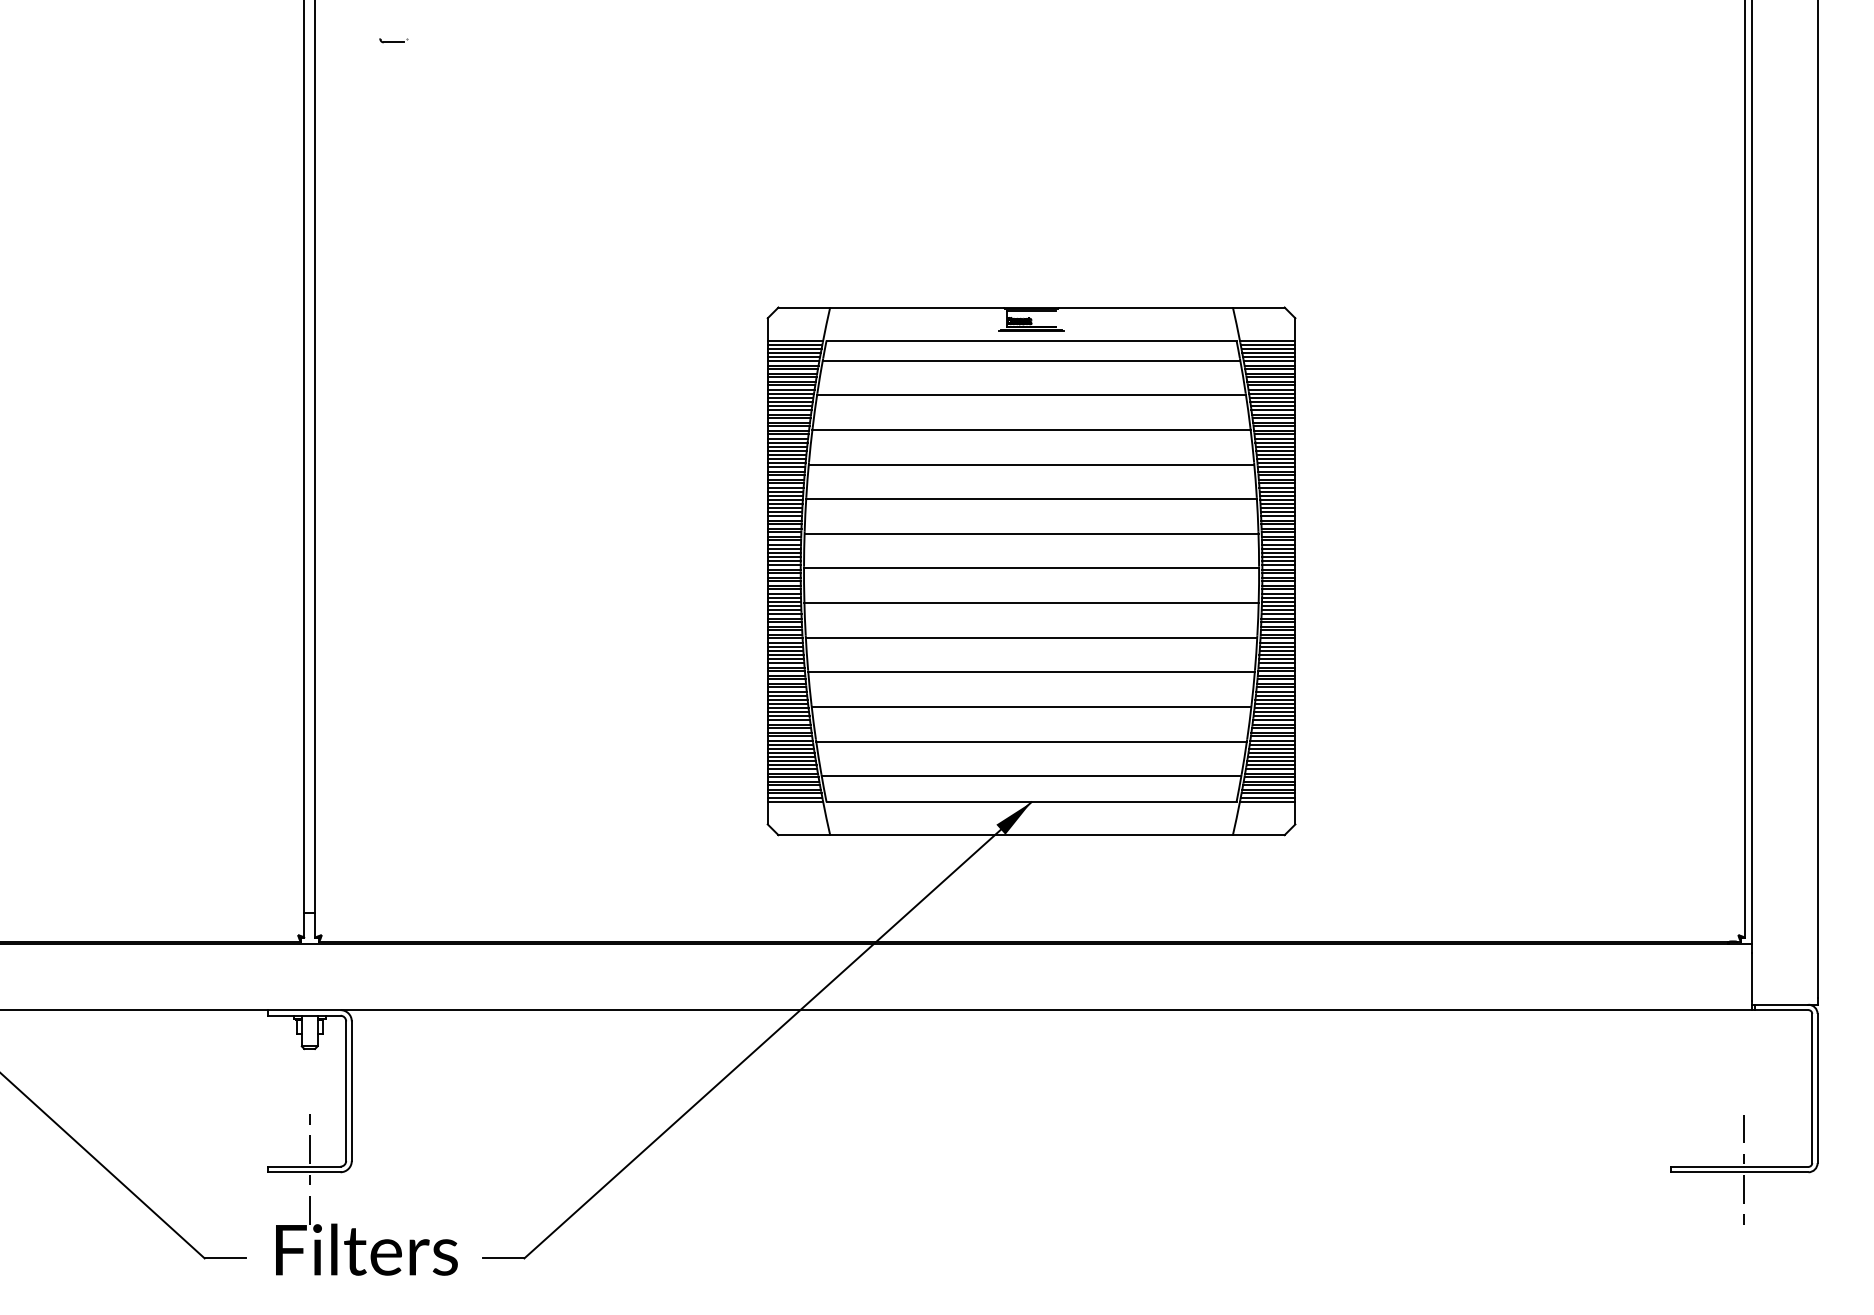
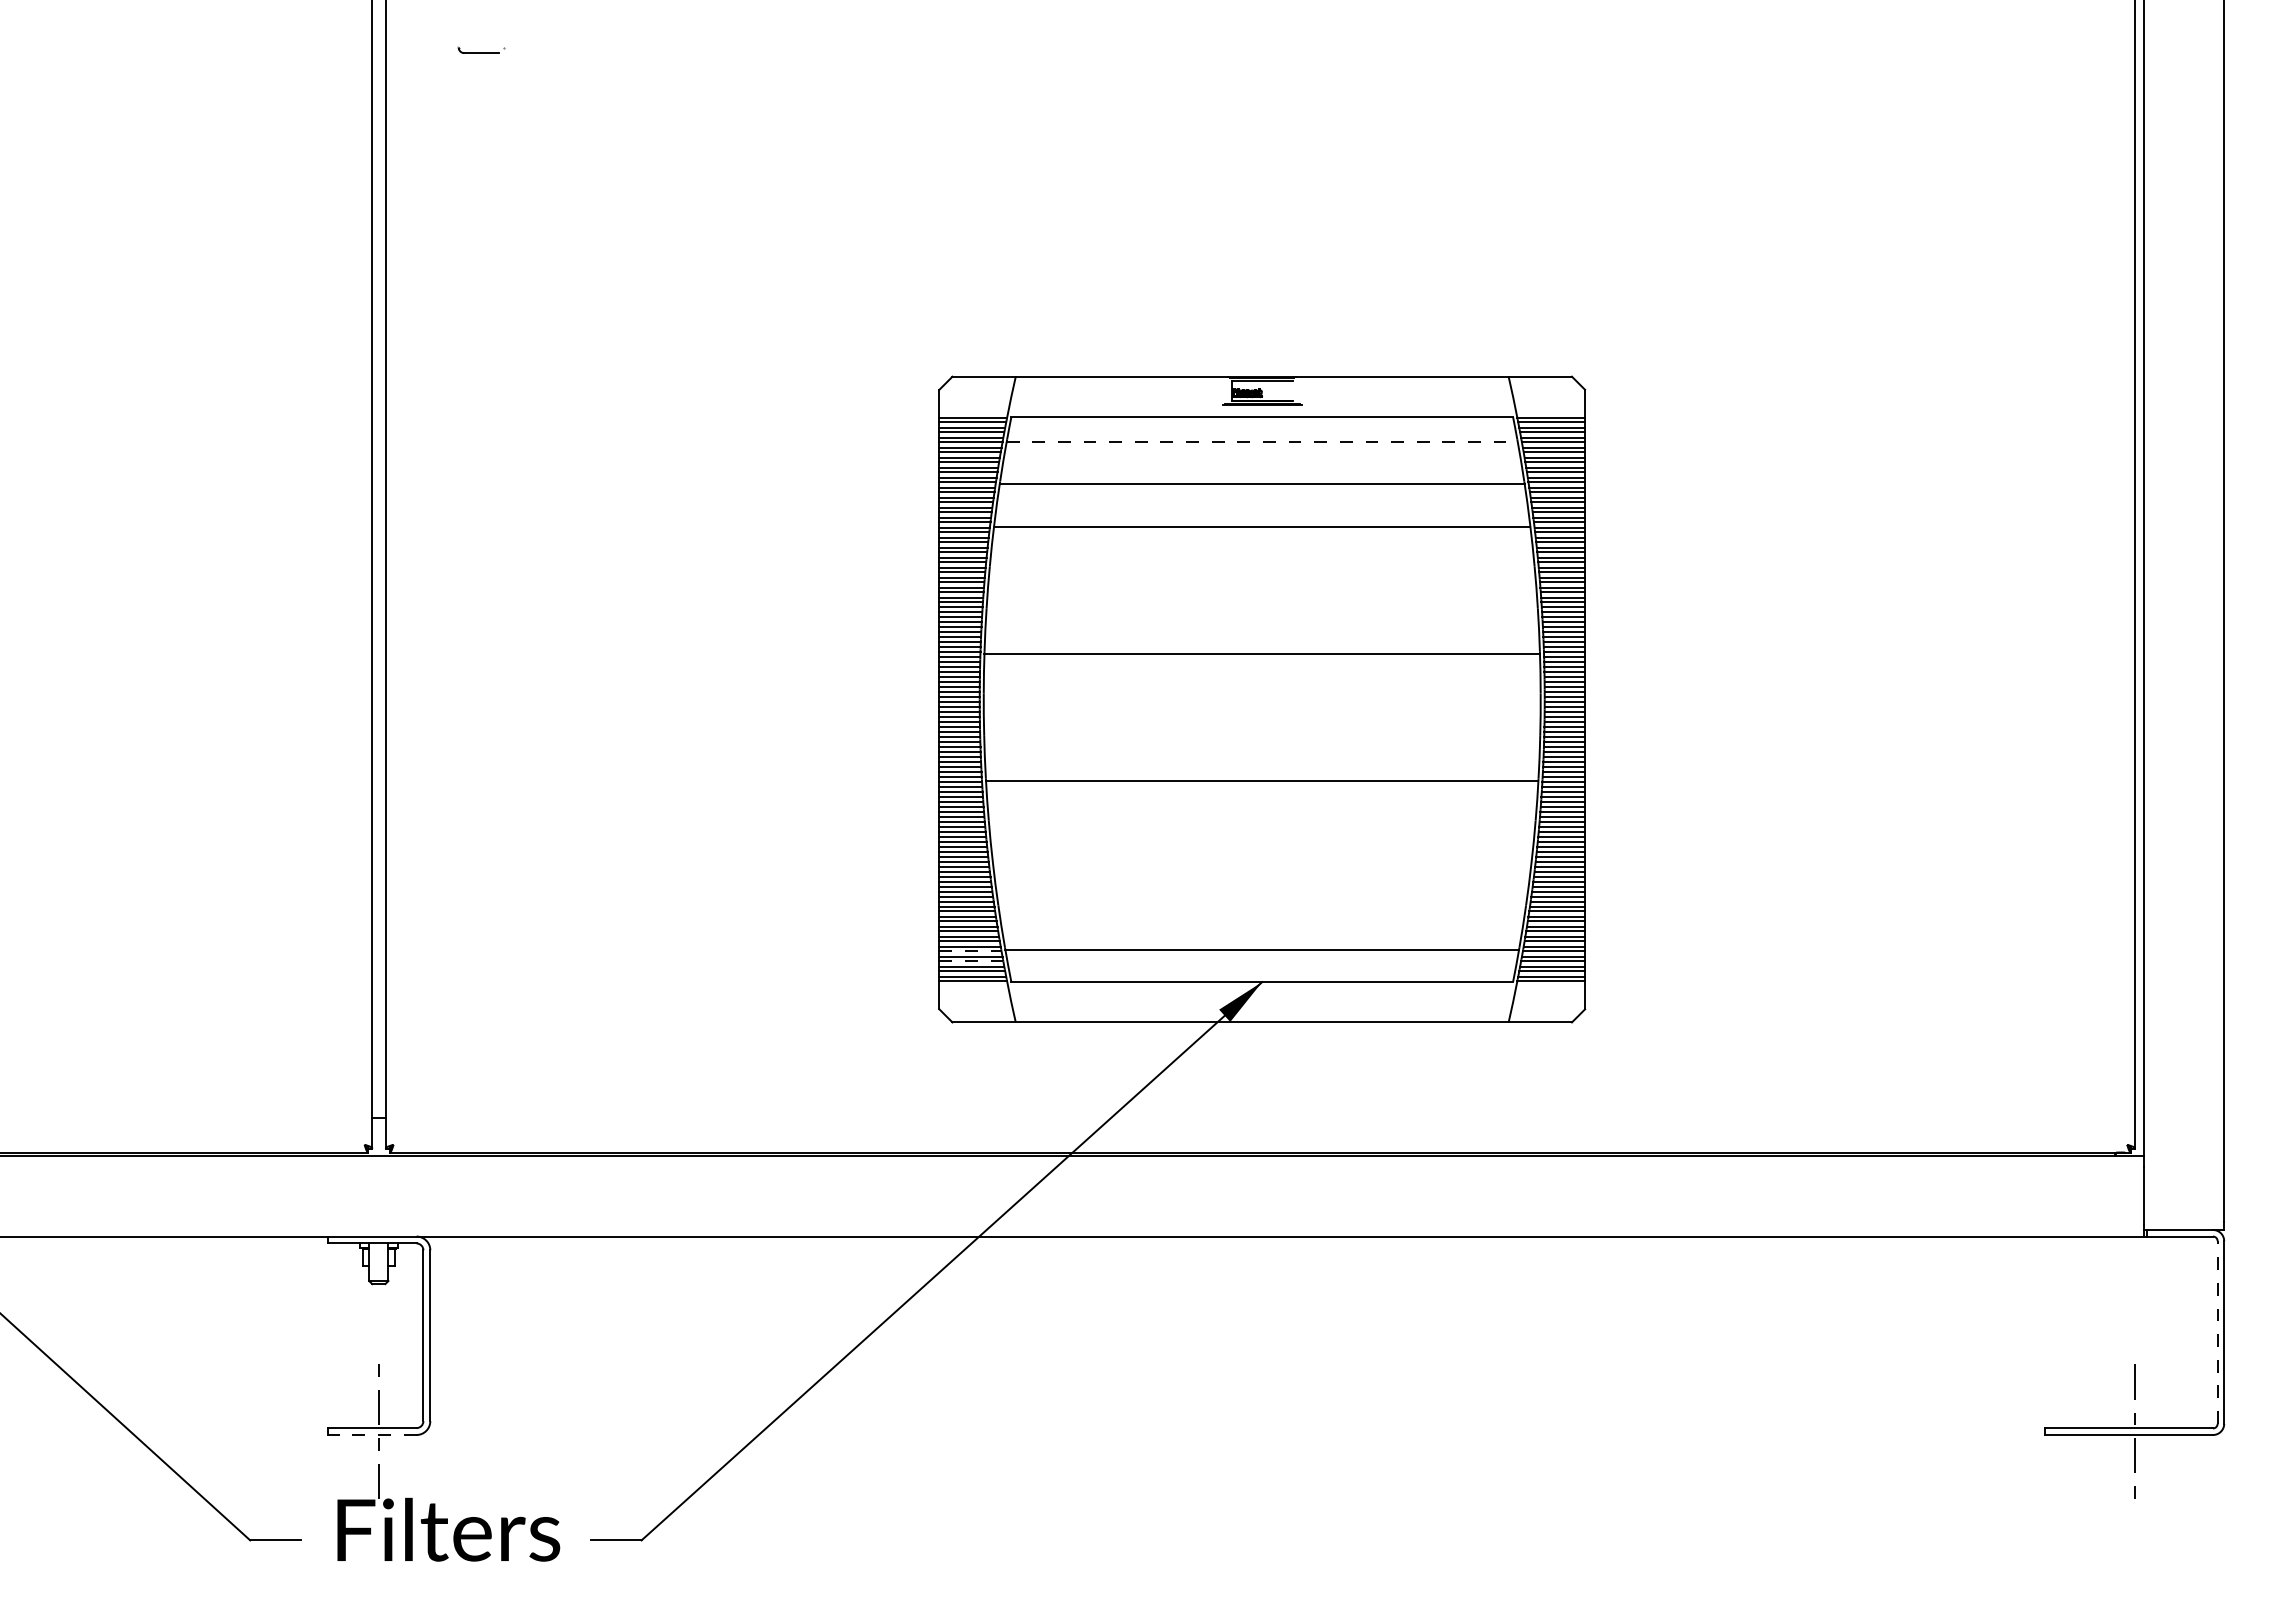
part: (393, 40) -> (481, 49), size x1.4
line: (1031, 360) -> (1262, 441), solid -> dashed
line: (1030, 464) -> (1261, 568), removed
line: (1031, 499) -> (1262, 611), removed
line: (1030, 568) -> (1261, 696), removed
line: (1031, 603) -> (1262, 738), removed
line: (1031, 672) -> (1262, 823), removed
line: (1031, 706) -> (1262, 865), removed
line: (1030, 741) -> (1261, 907), removed
line: (793, 777) -> (970, 951), solid -> dashed
line: (794, 785) -> (971, 961), solid -> dashed
line: (1812, 1088) -> (2217, 1332), solid -> dashed
line: (303, 1172) -> (371, 1435), solid -> dashed

